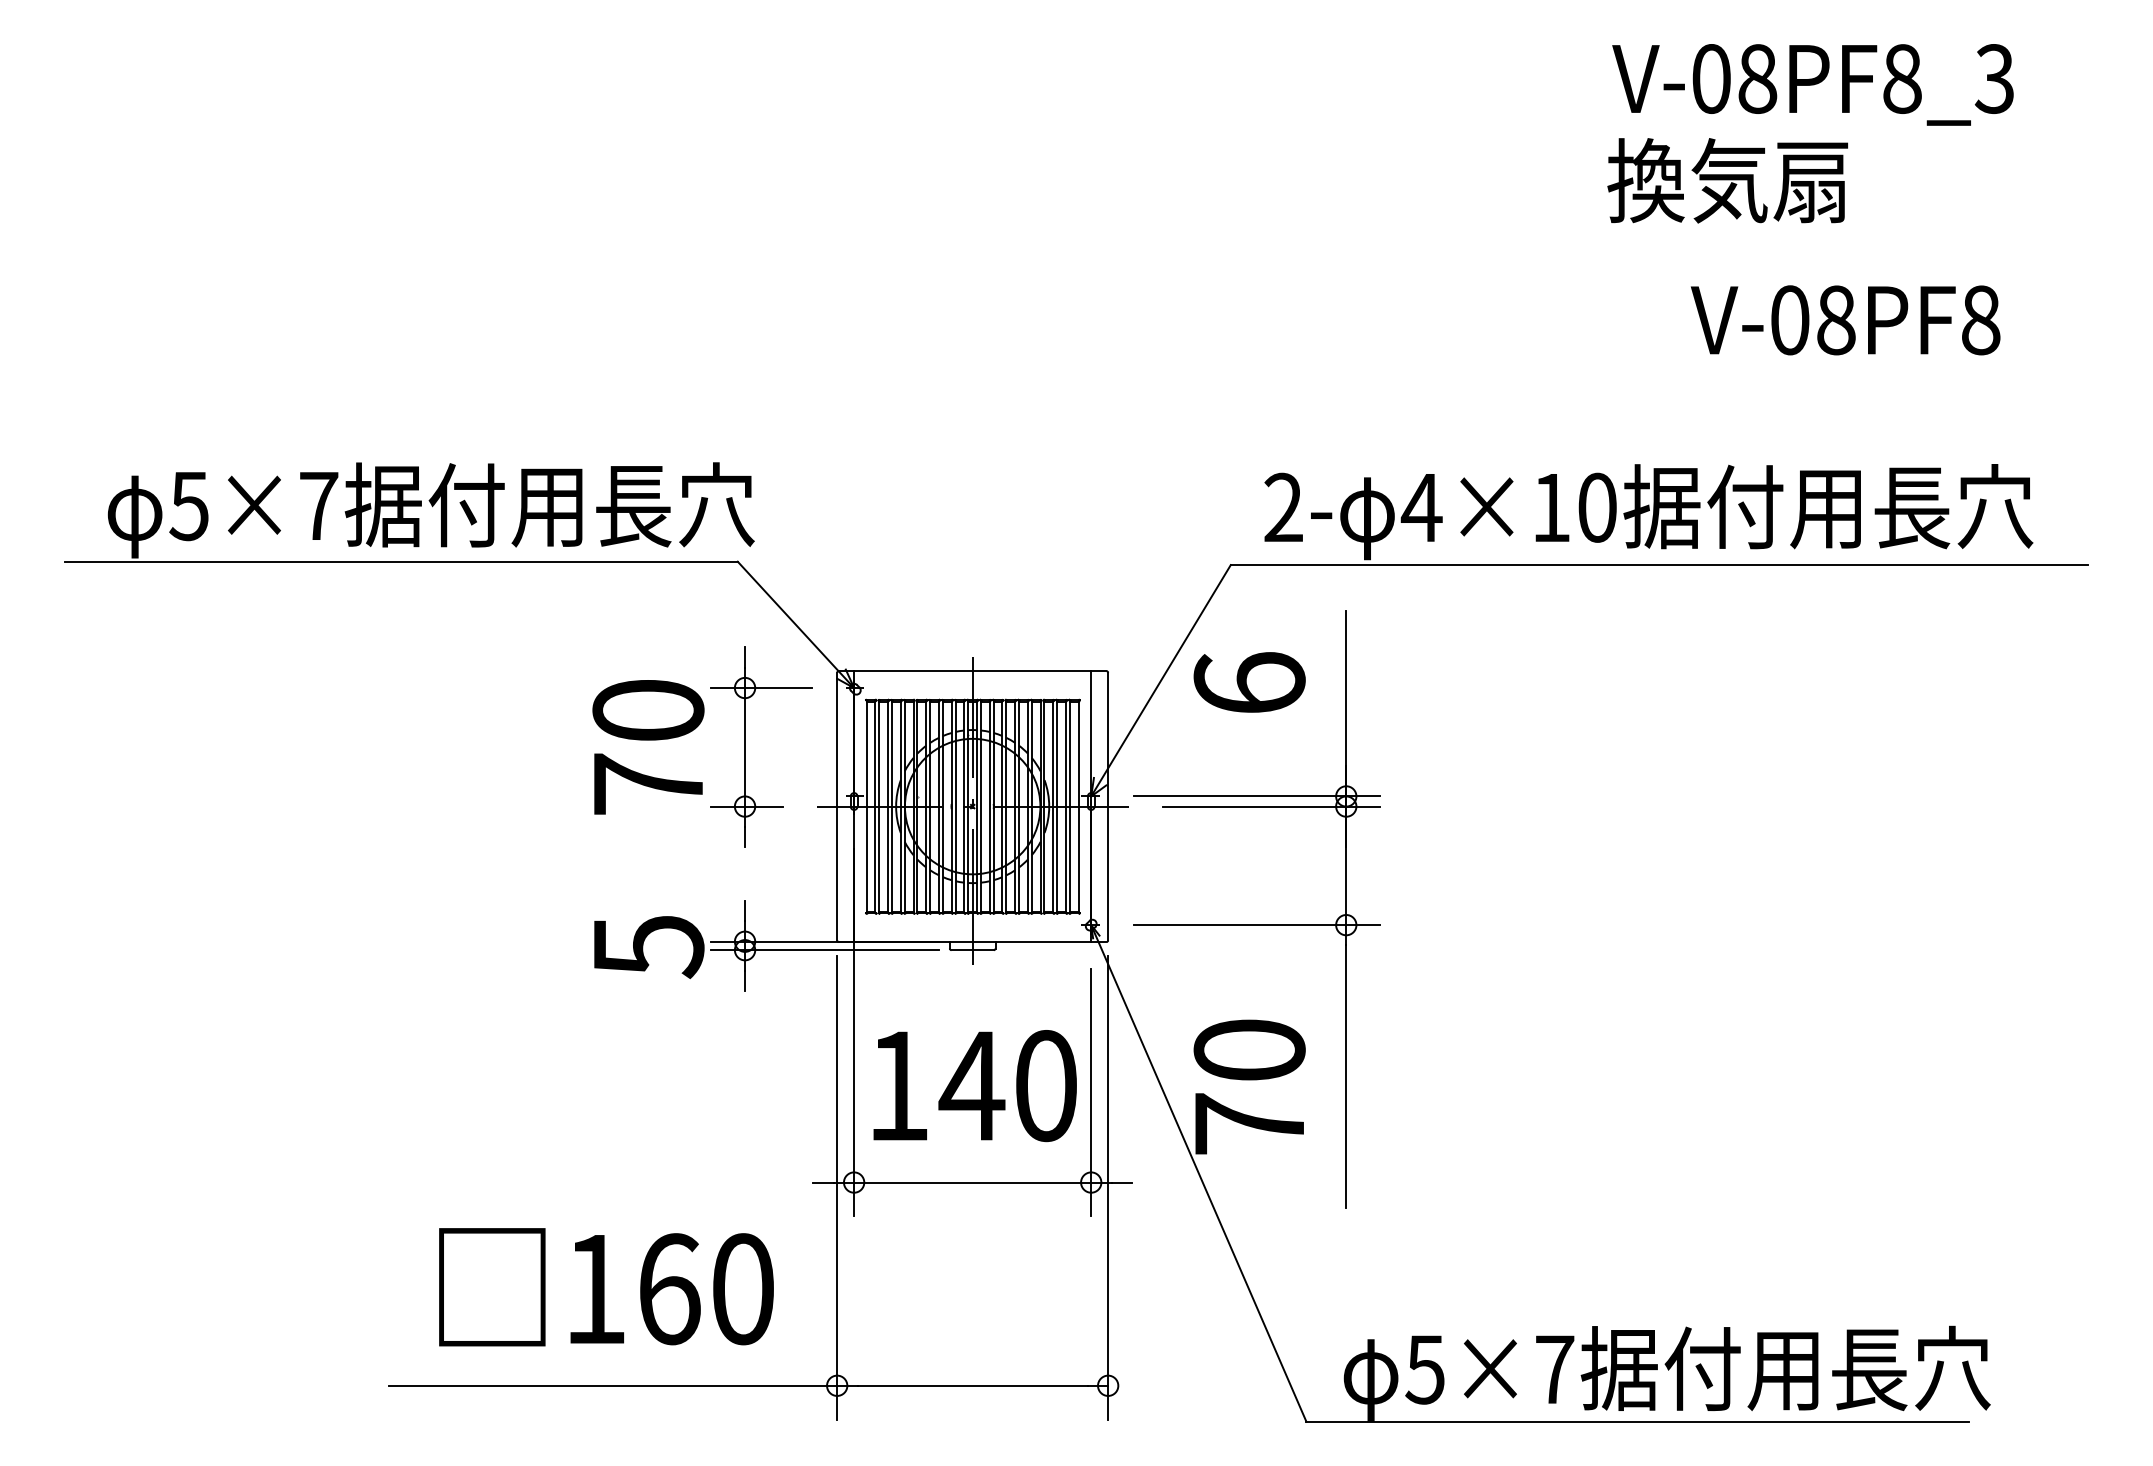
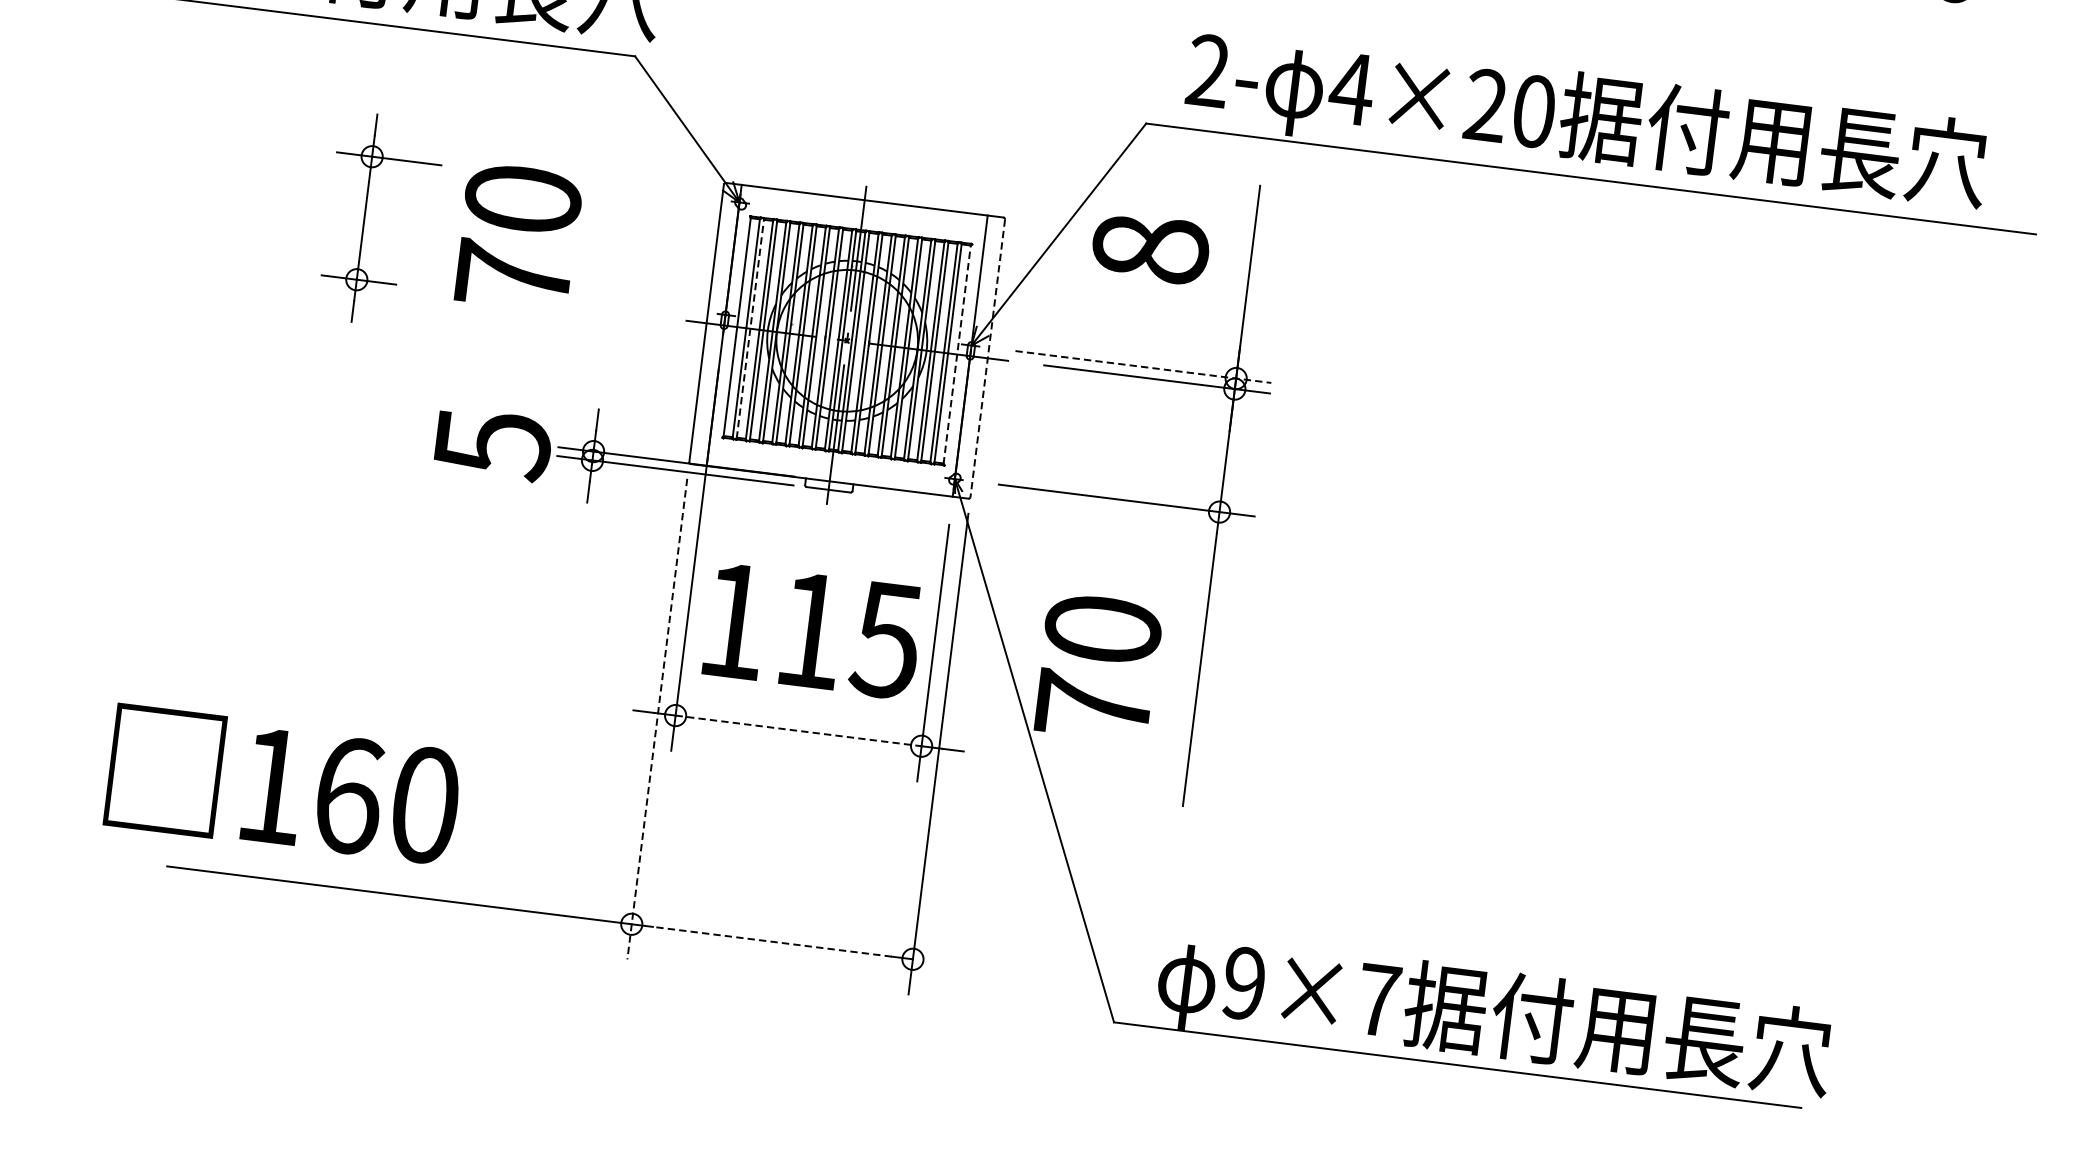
text: (1551, 506) -> (1486, 104), 4×10 -> 4×20
text: (1249, 682) -> (1150, 247), 6 -> 8
part: (745, 746) -> (365, 217), moved
line: (1257, 796) -> (1144, 367), solid -> dashed
line: (879, 806) -> (750, 328), solid -> dashed
line: (1078, 806) -> (957, 354), solid -> dashed
line: (1108, 806) -> (988, 358), solid -> dashed
text: (1007, 1086) -> (847, 635), 140 -> 115
line: (972, 1182) -> (798, 730), solid -> dashed
line: (837, 1188) -> (657, 719), solid -> dashed
text: (606, 1287) -> (283, 785), moved
text: (1424, 1369) -> (1243, 983), 5×7 -> 9×7
line: (972, 1385) -> (772, 941), solid -> dashed

